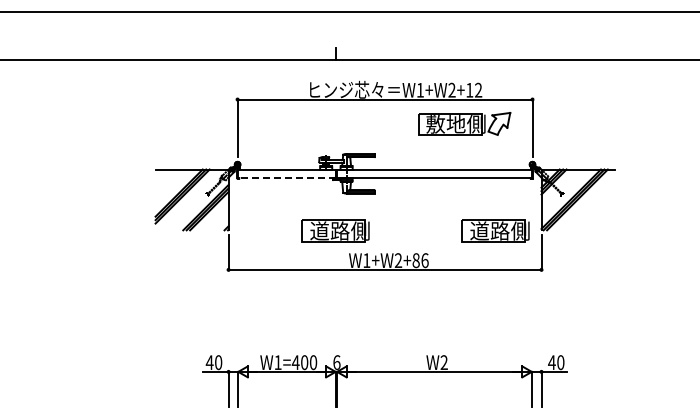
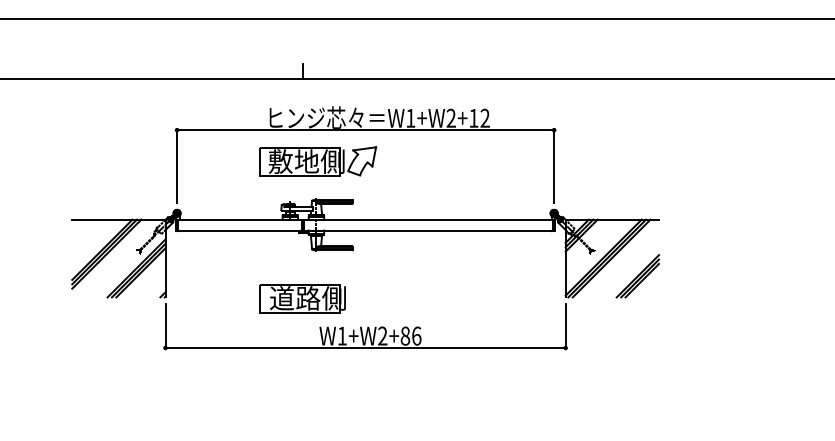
part: (464, 123) -> (317, 160), moved
line: (287, 178) -> (240, 231), dashed -> solid
part: (597, 213) -> (637, 275), added
part: (495, 230) -> (506, 297), removed

